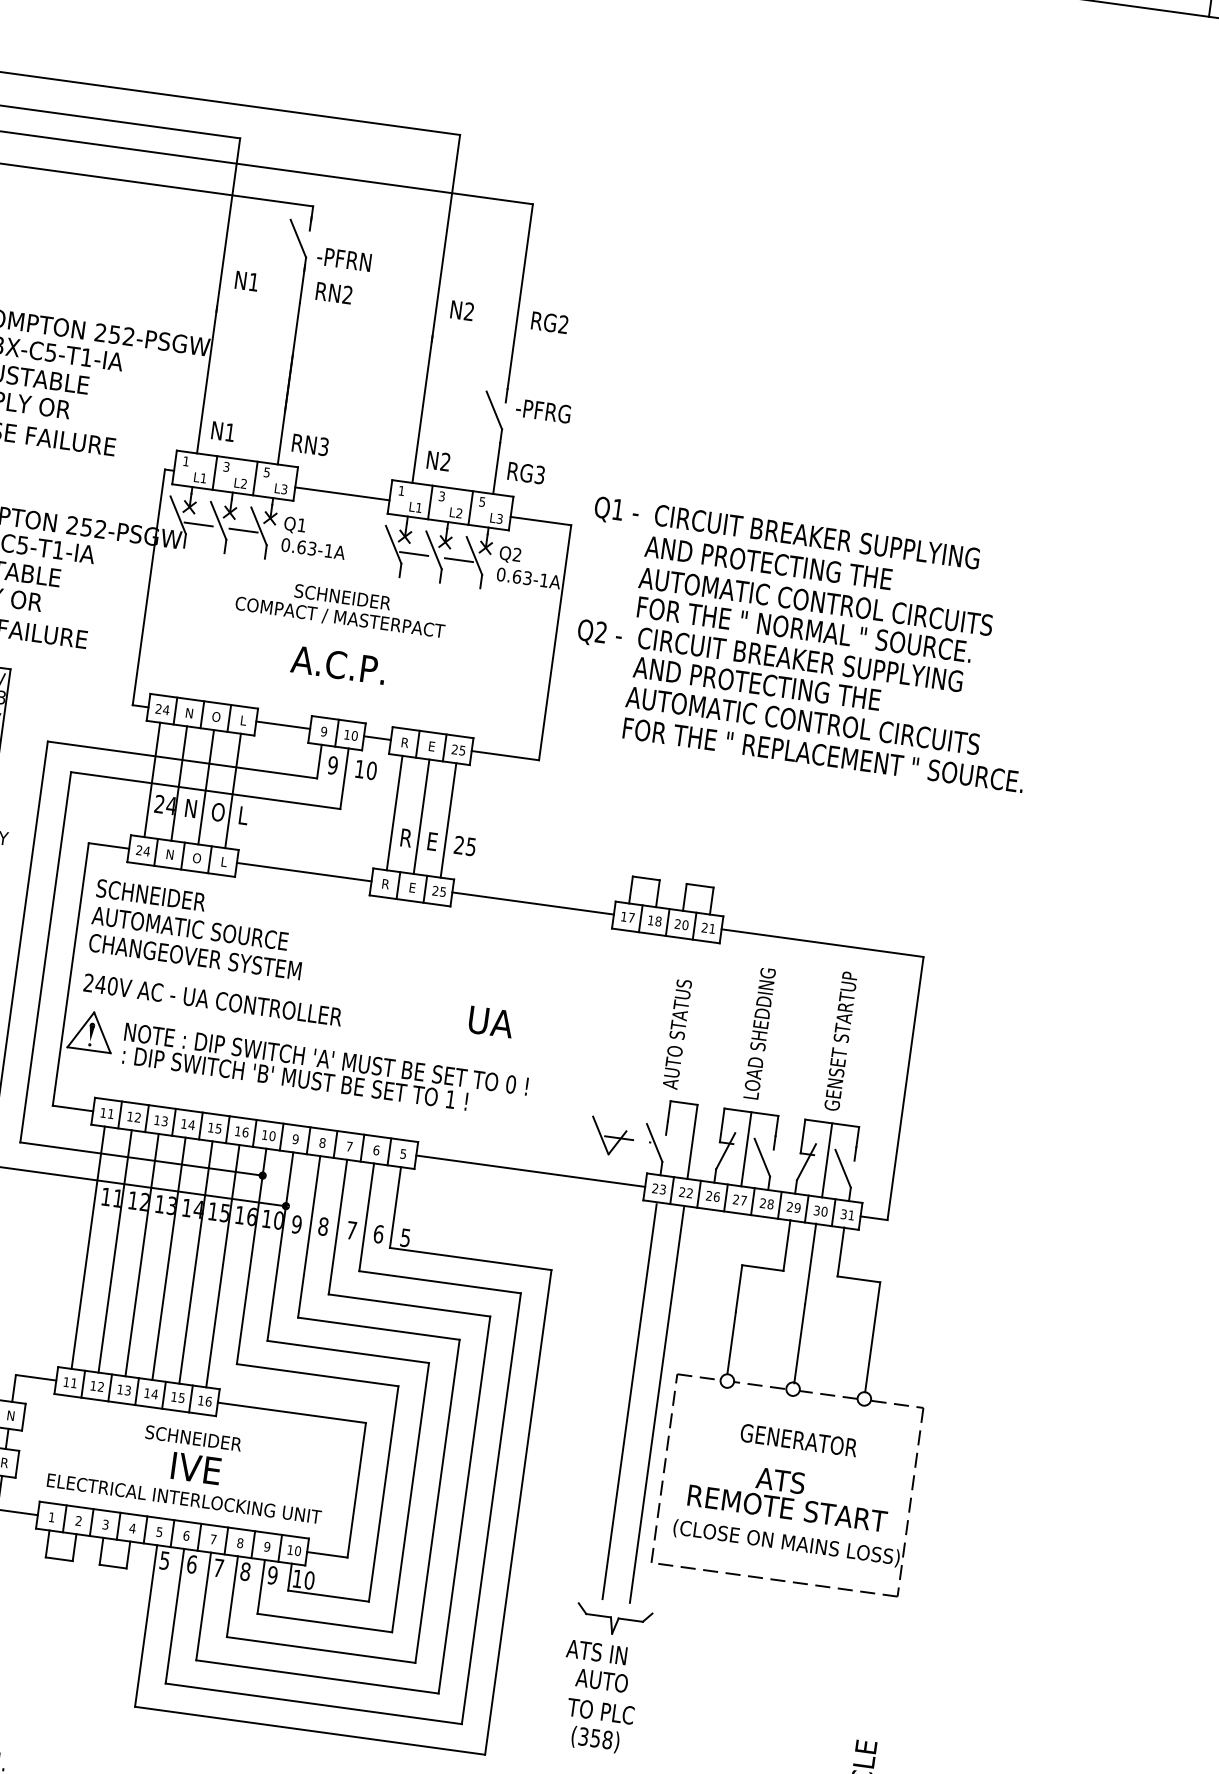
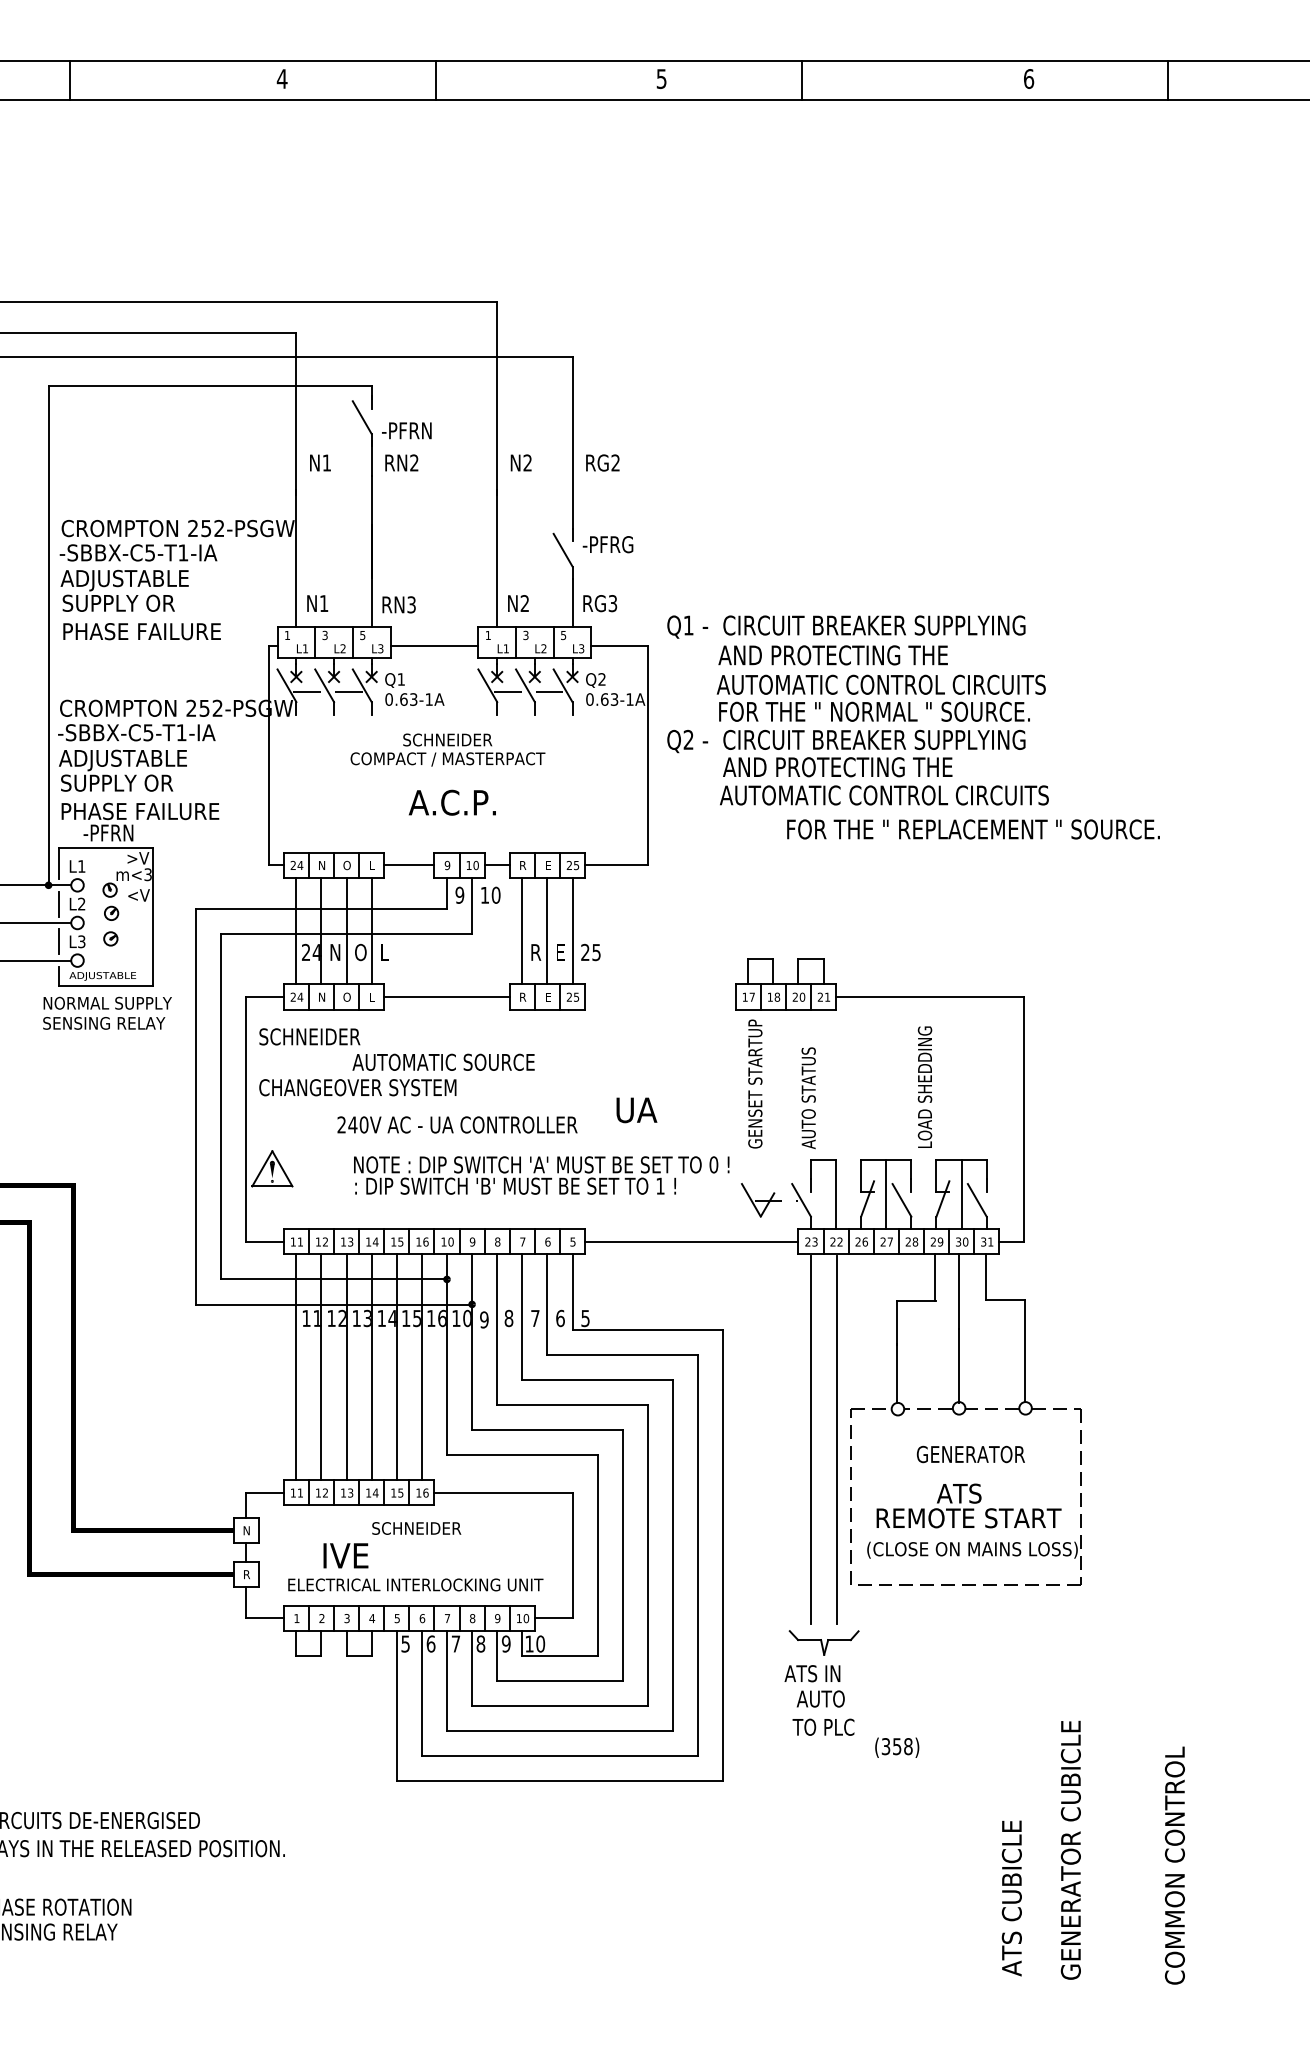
text: (823, 755) -> (973, 829), moved
line: (533, 903) -> (660, 996), removed
text: (190, 927) -> (443, 1061), moved
text: (213, 999) -> (457, 1124), moved
text: (759, 1032) -> (924, 1086), moved
text: (841, 1040) -> (755, 1083), moved
text: (324, 1070) -> (541, 1175), moved
text: (195, 1468) -> (345, 1555), moved
text: (595, 1739) -> (897, 1747), moved

